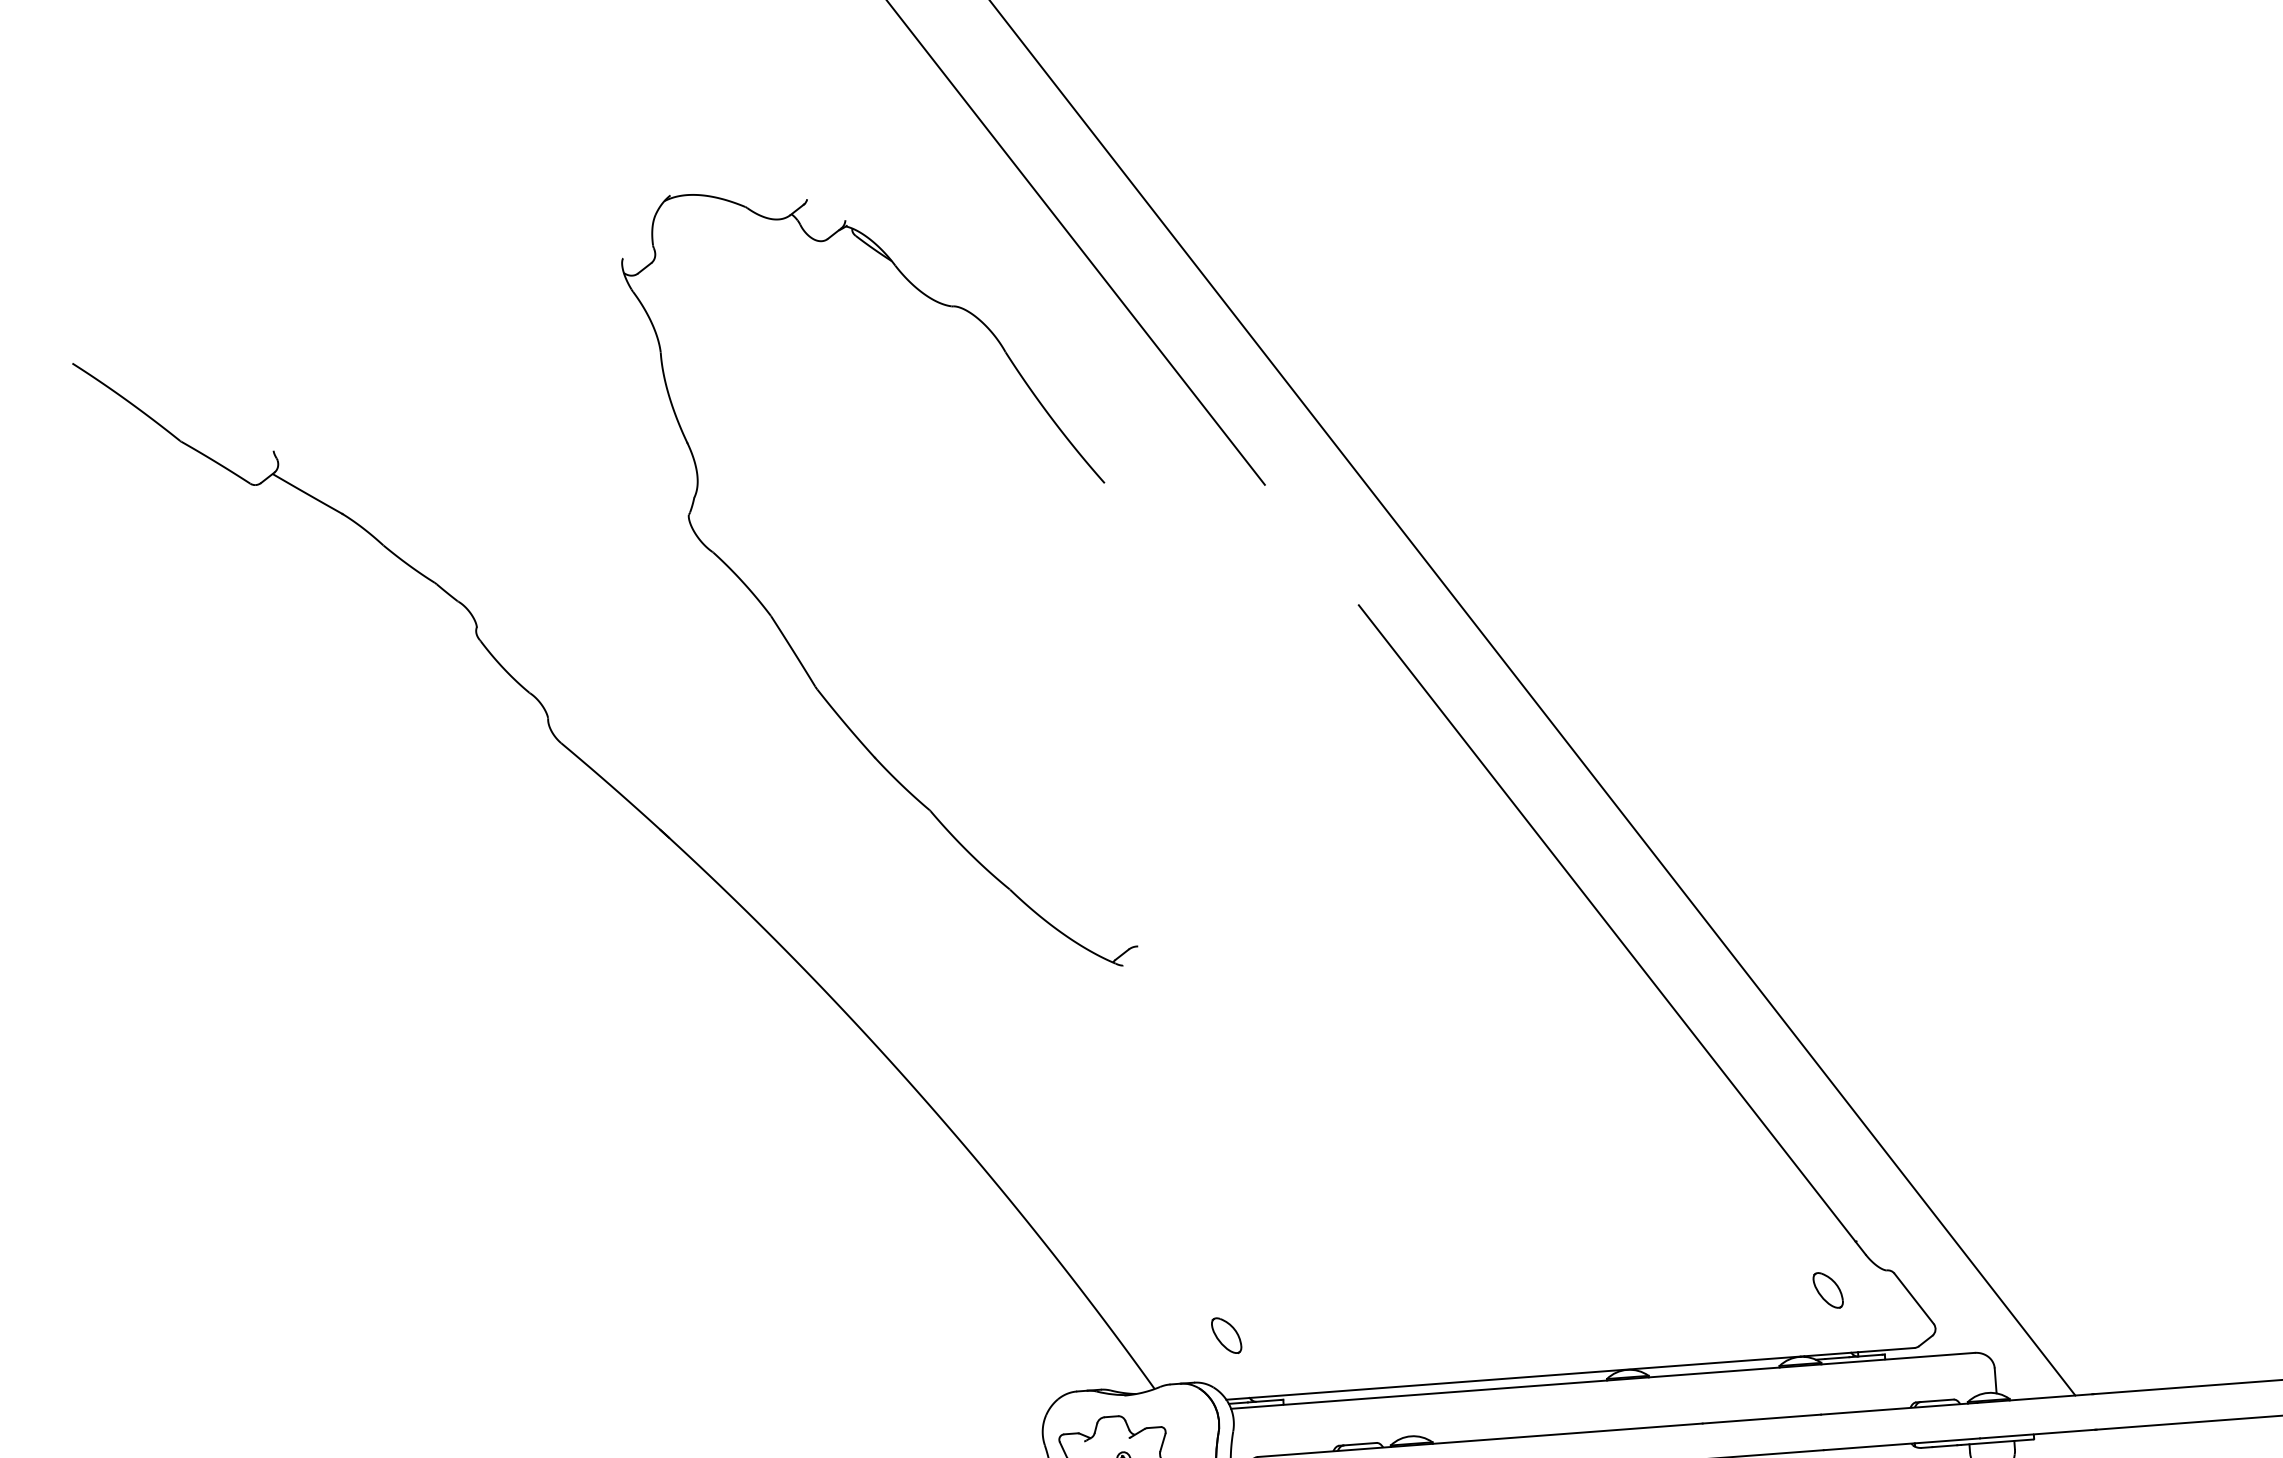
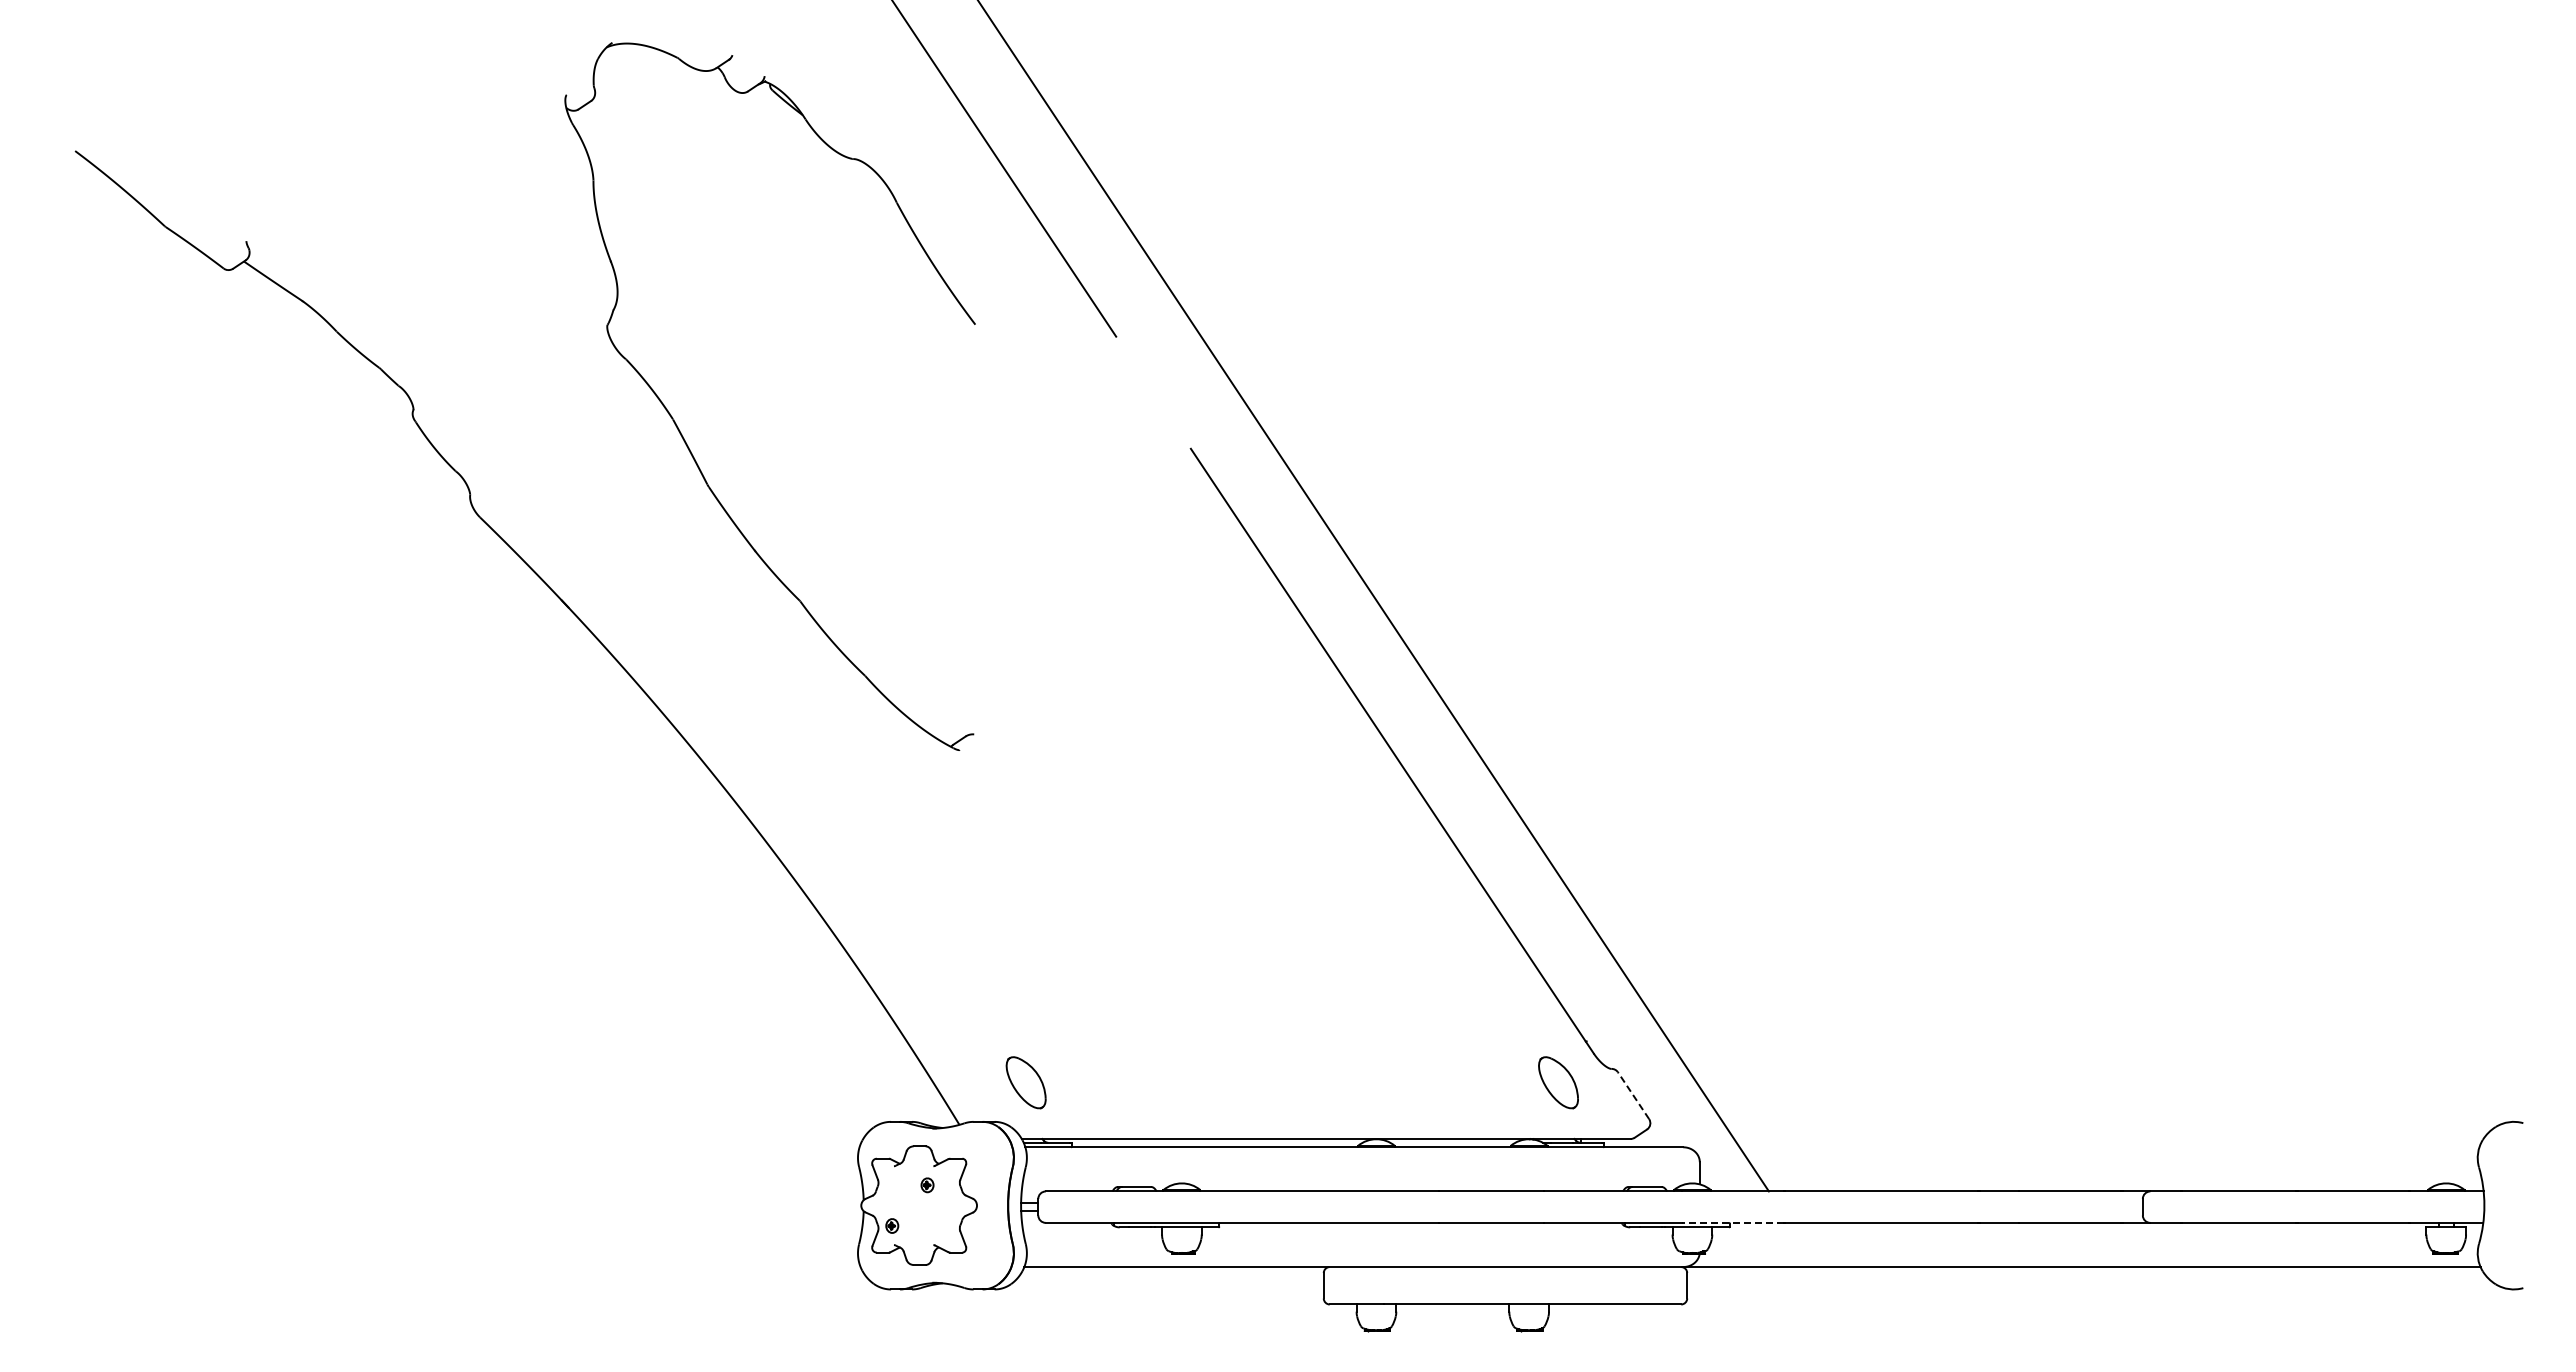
part: (1828, 1290) -> (1558, 1082), size x1.6
line: (1914, 1298) -> (1633, 1095), solid -> dashed
part: (1226, 1335) -> (1026, 1082), size x1.6
line: (2037, 1433) -> (1733, 1222), solid -> dashed

